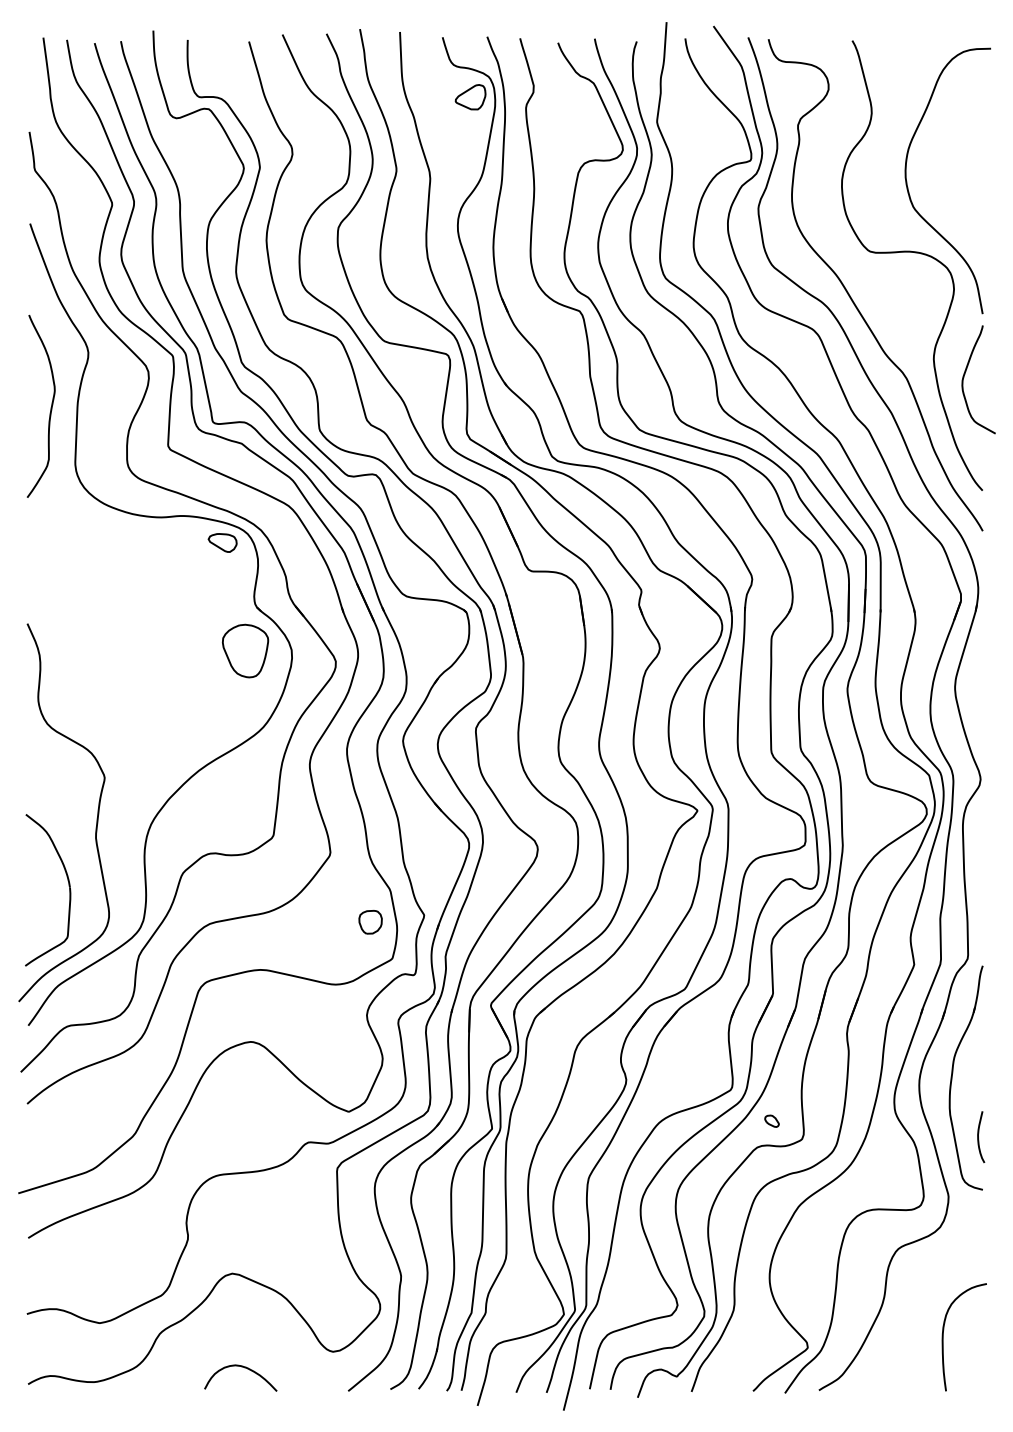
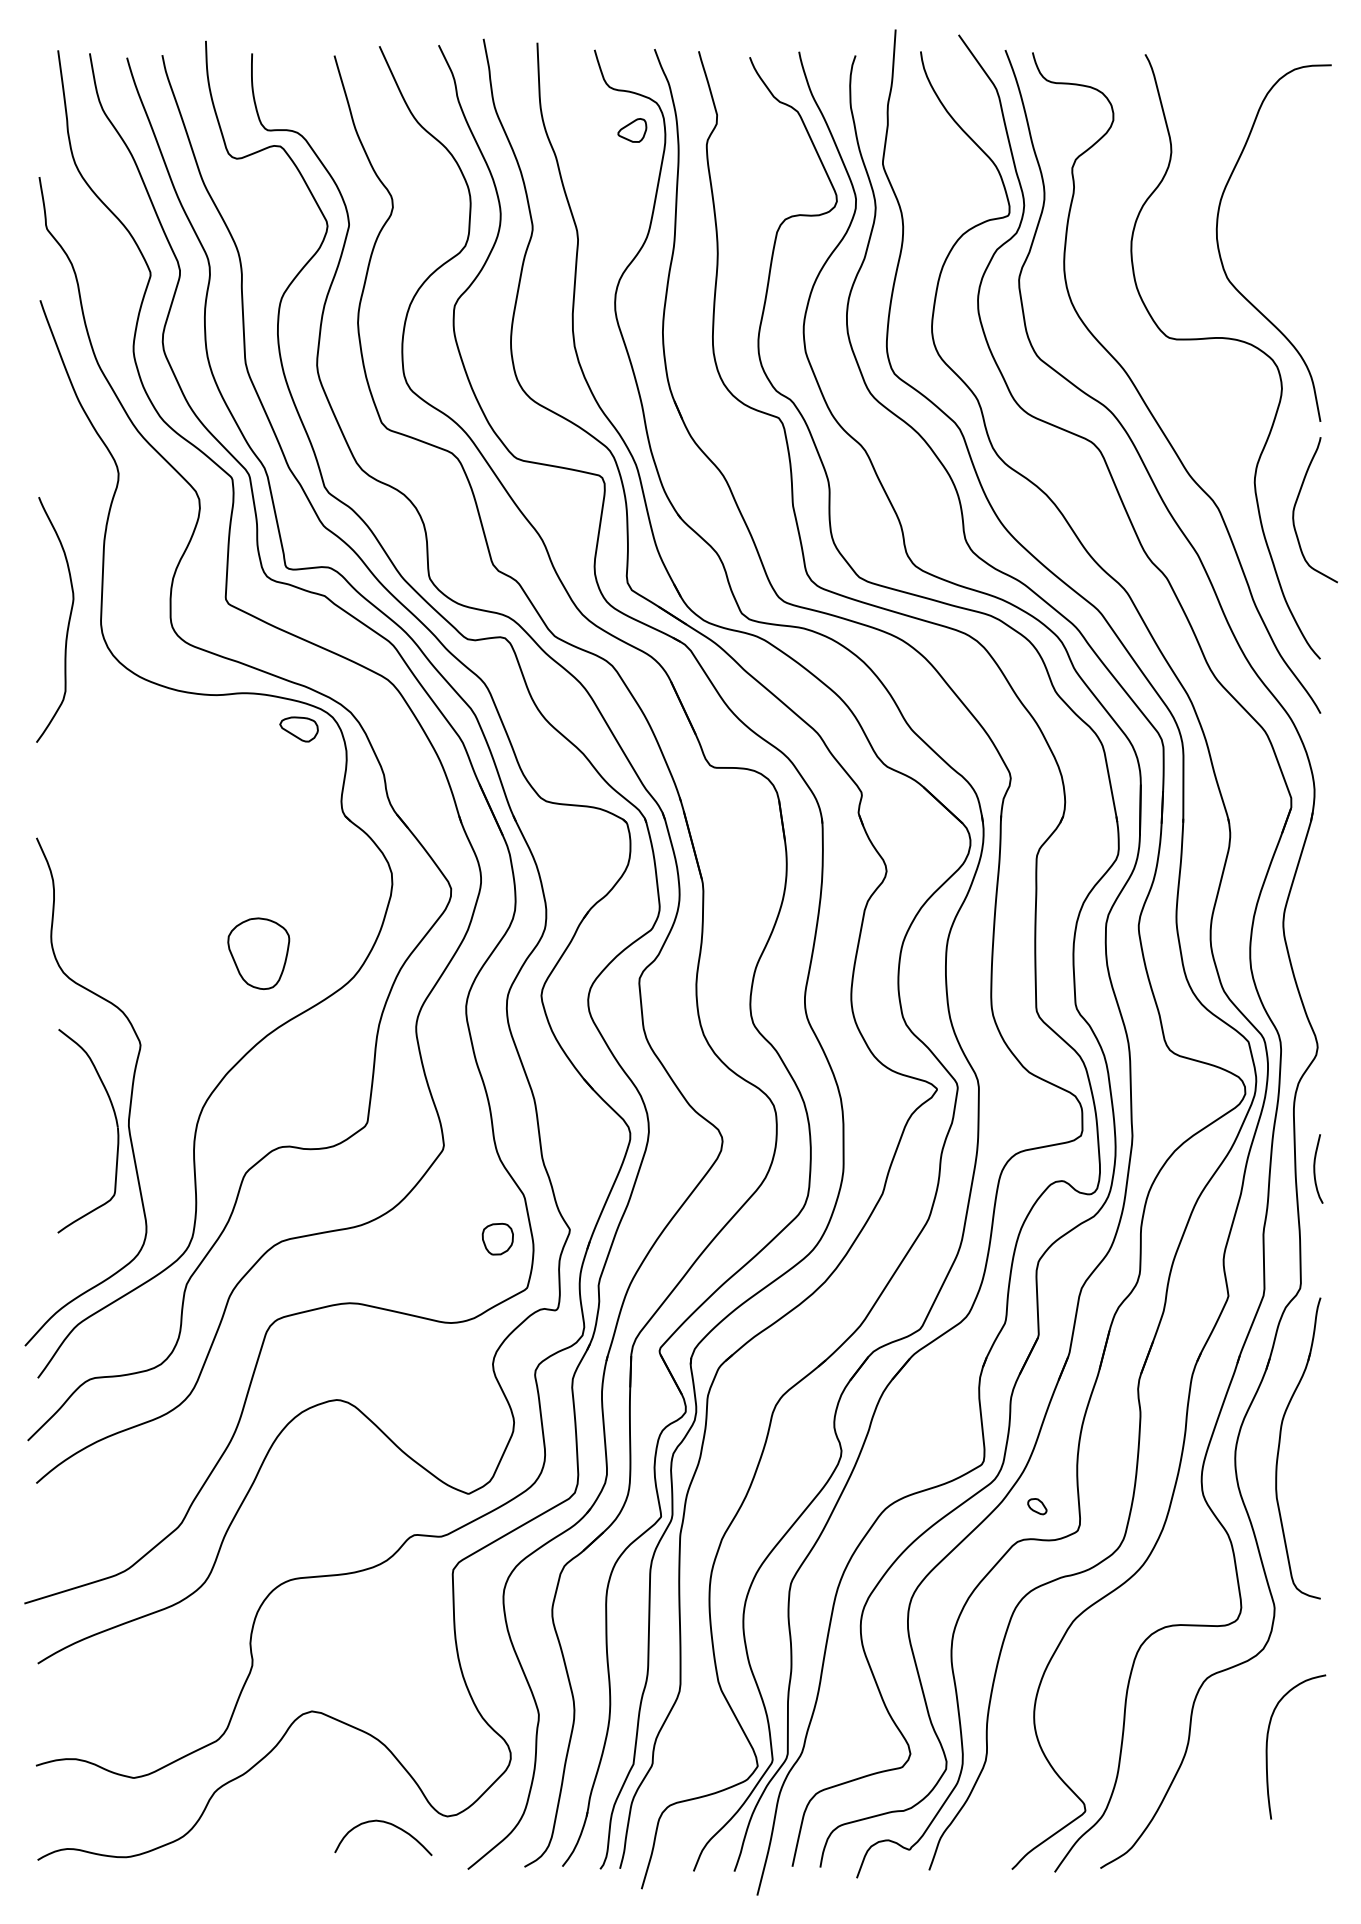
part: (470, 97) -> (632, 130), size x0.7
curve: (51, 406) -> (68, 619), moved
part: (245, 650) -> (258, 953), moved
part: (68, 886) -> (116, 1126), moved
curve: (979, 1136) -> (1315, 1168), moved
curve: (944, 1331) -> (1268, 1739), moved
curve: (244, 1368) -> (388, 1824), moved

